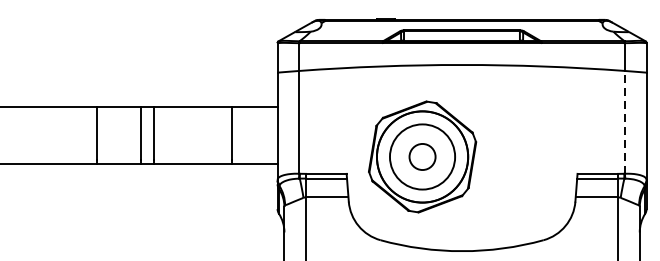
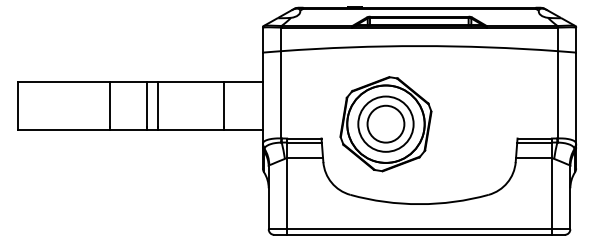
line: (624, 121) -> (557, 94), dashed -> solid
circle: (422, 156) -> (385, 123), size x1.67

